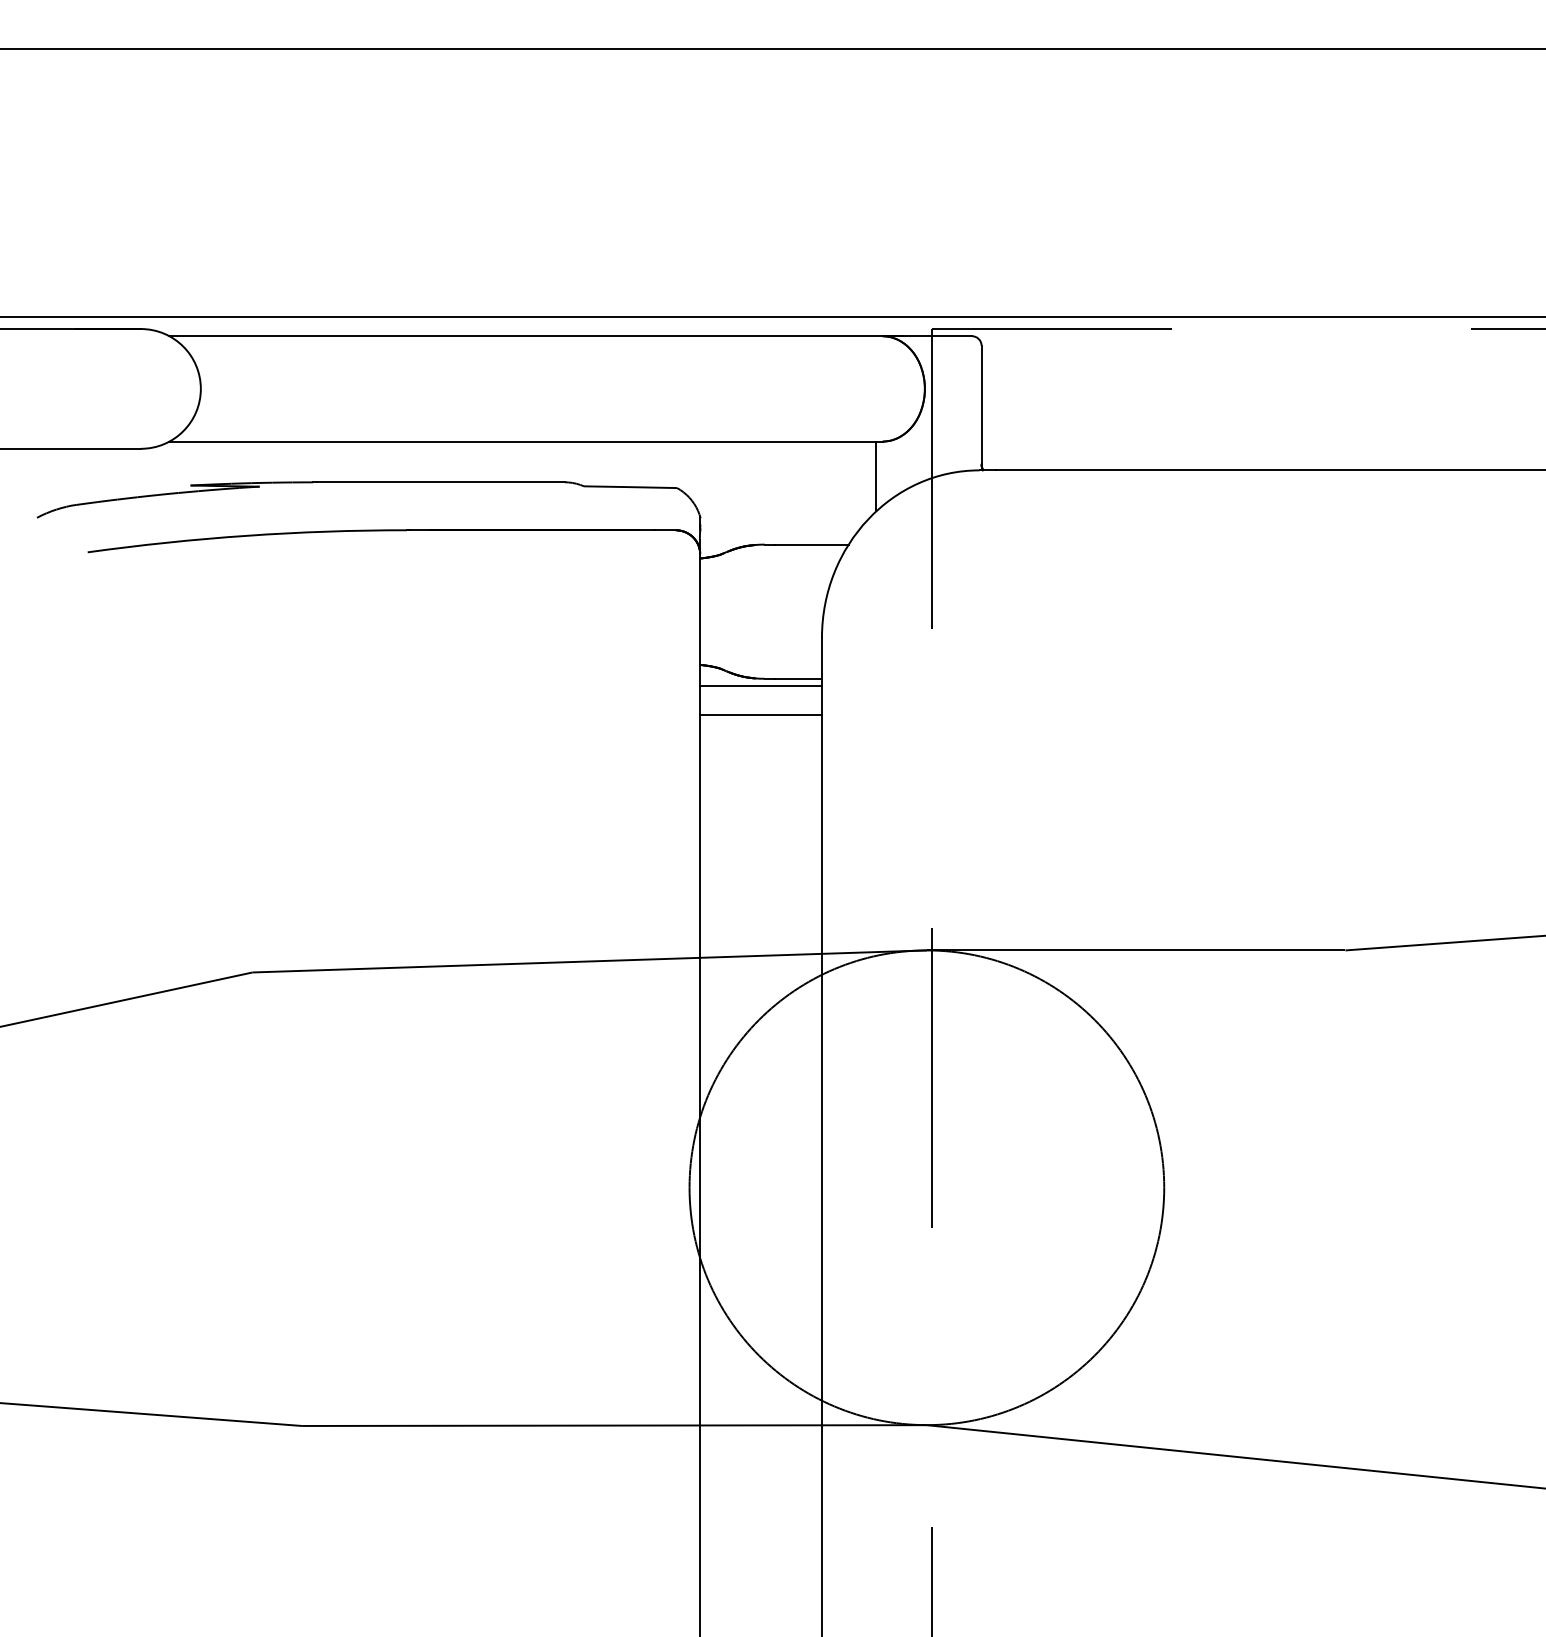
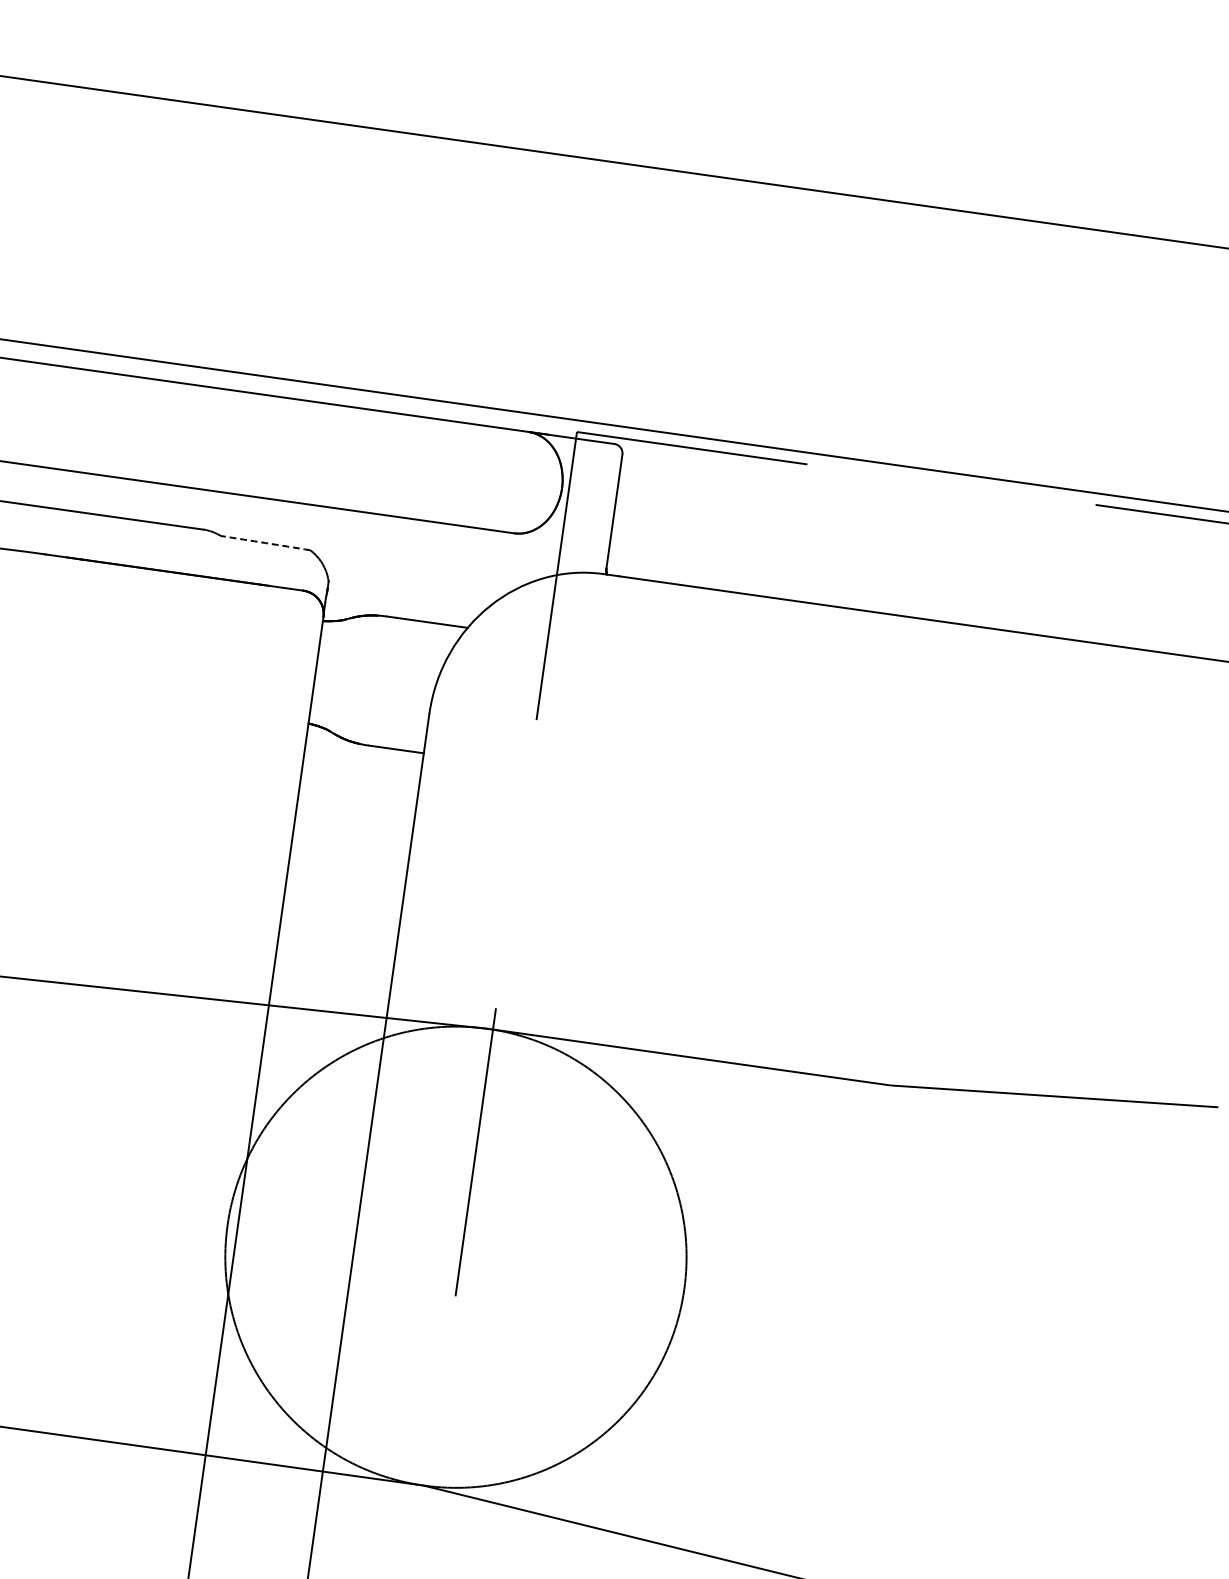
line: (876, 476) -> (503, 566), removed
arc: (630, 487) -> (265, 543), solid -> dashed
line: (760, 685) -> (363, 751), removed
line: (760, 714) -> (359, 779), removed

